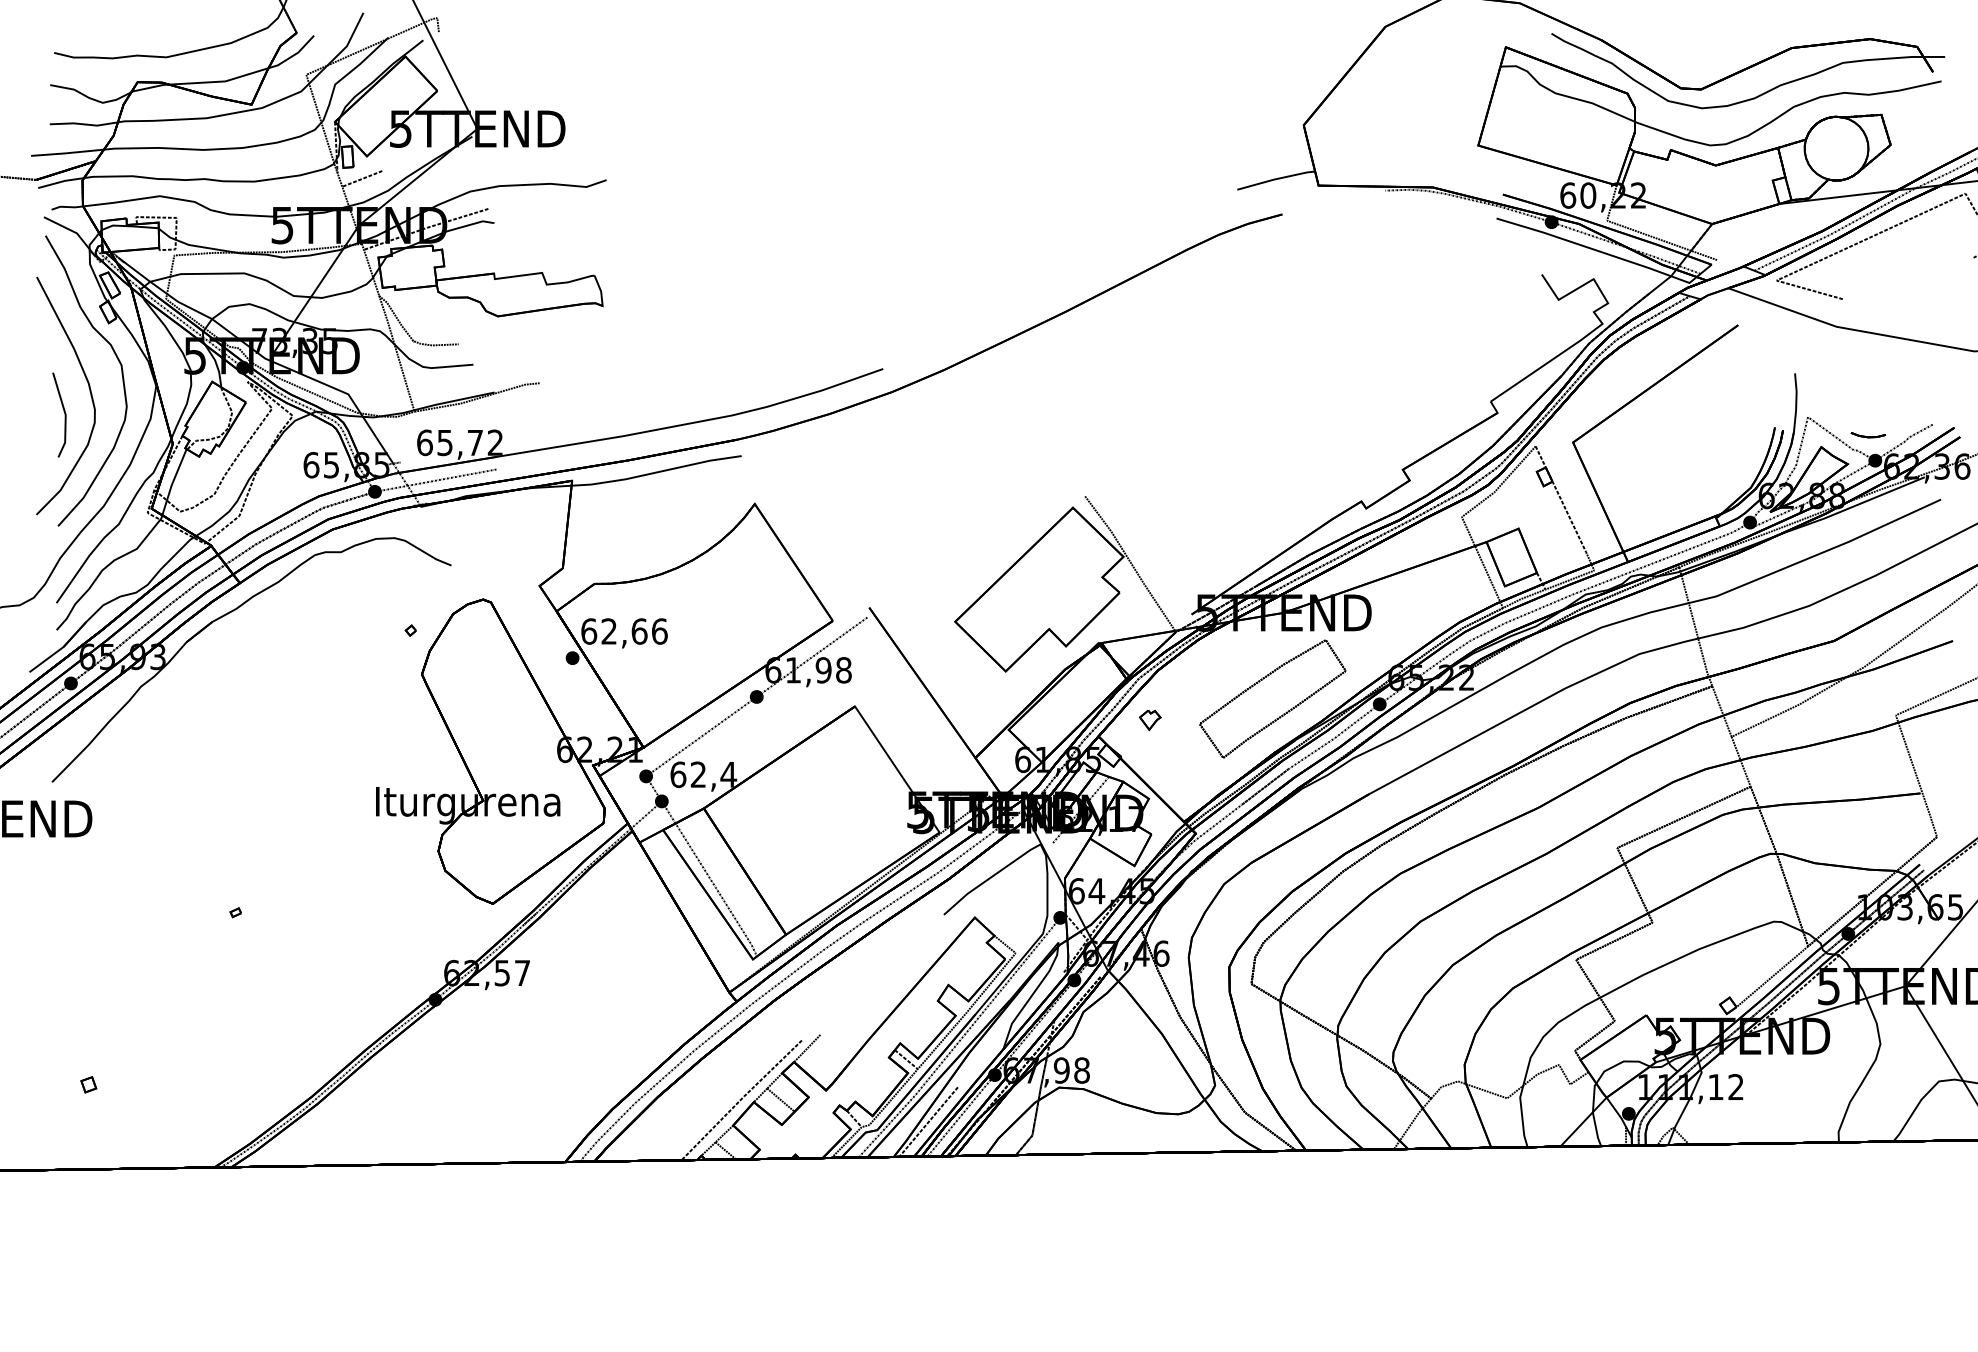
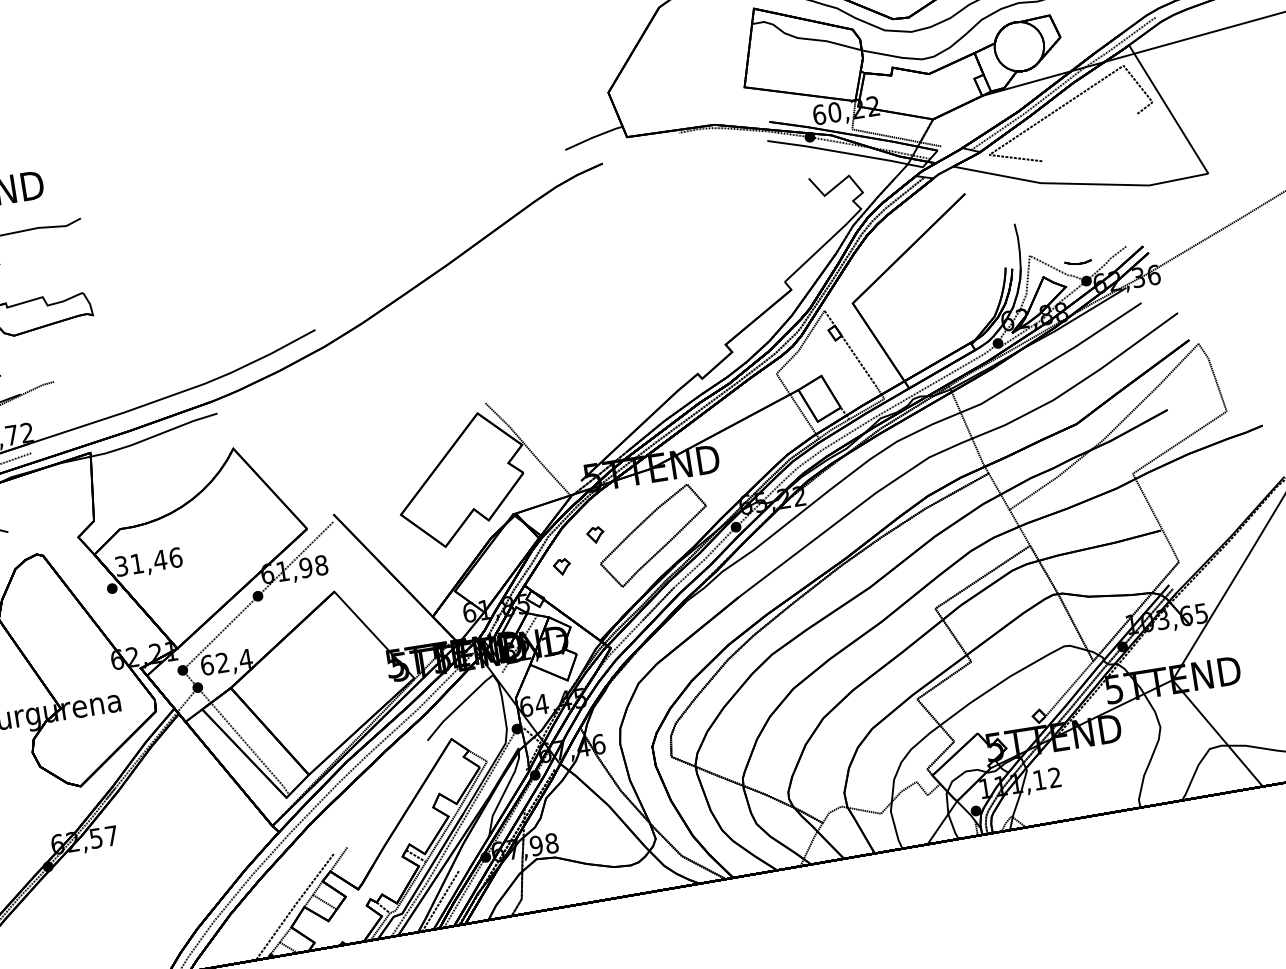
text: (614, 631) -> (141, 563), 62,66 -> 31,46
part: (1198, 686) -> (595, 535), added

